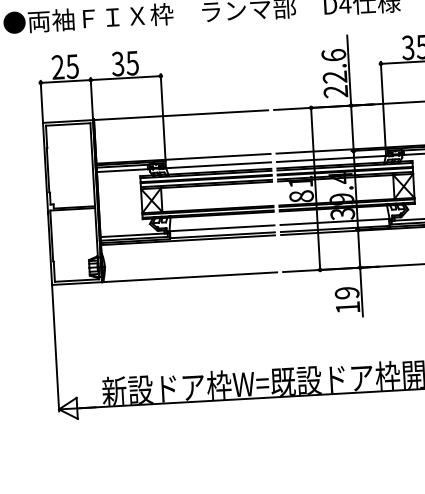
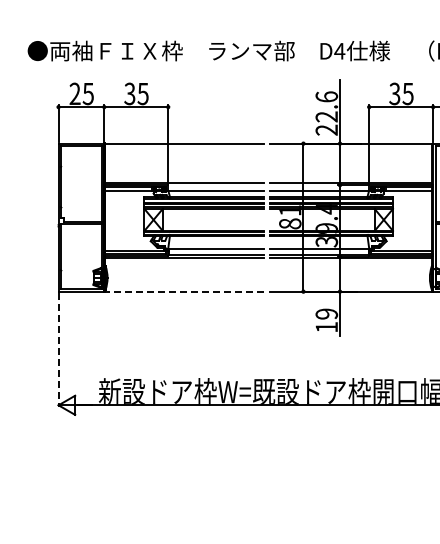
line: (189, 277) -> (184, 291), solid -> dashed
line: (55, 349) -> (58, 350), solid -> dashed

